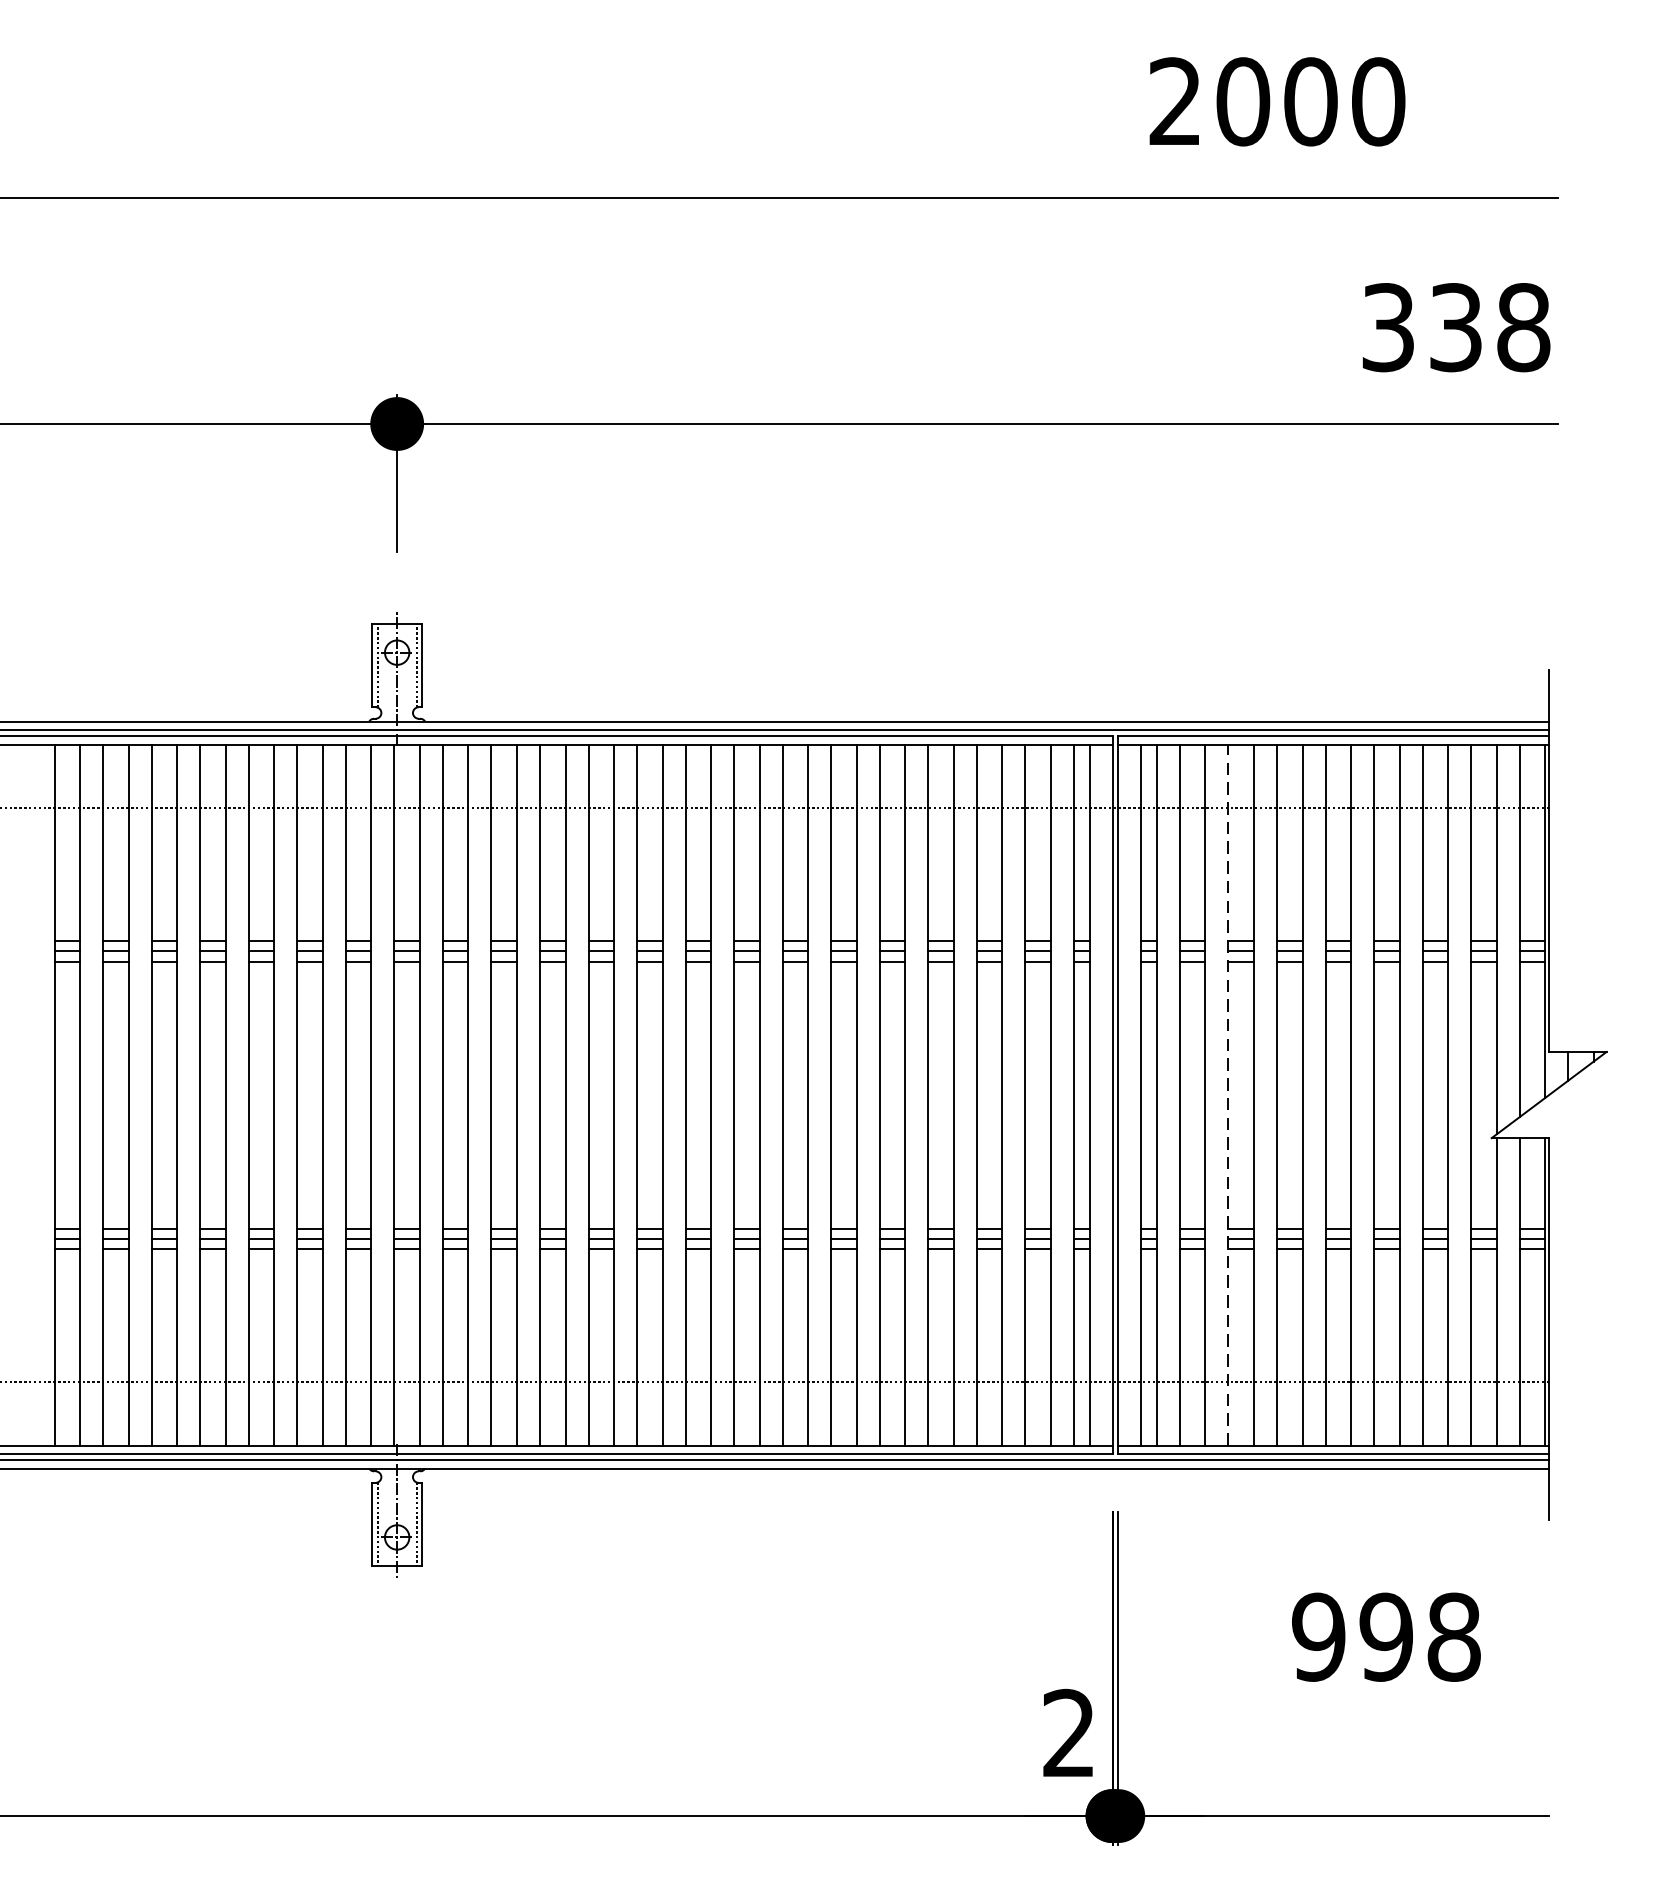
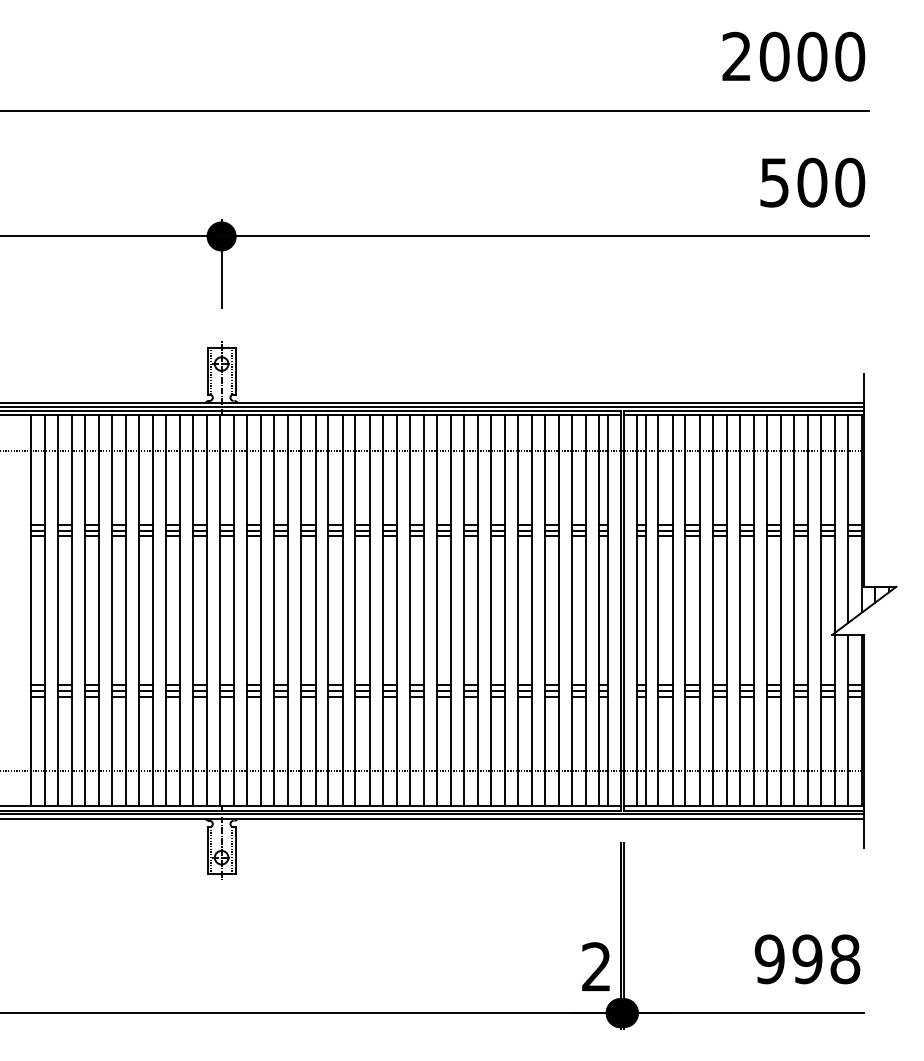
text: (1276, 101) -> (793, 56), moved
text: (1456, 327) -> (812, 182), 338 -> 500
line: (1228, 1094) -> (685, 610), dashed -> solid
text: (1386, 1637) -> (807, 959), moved

